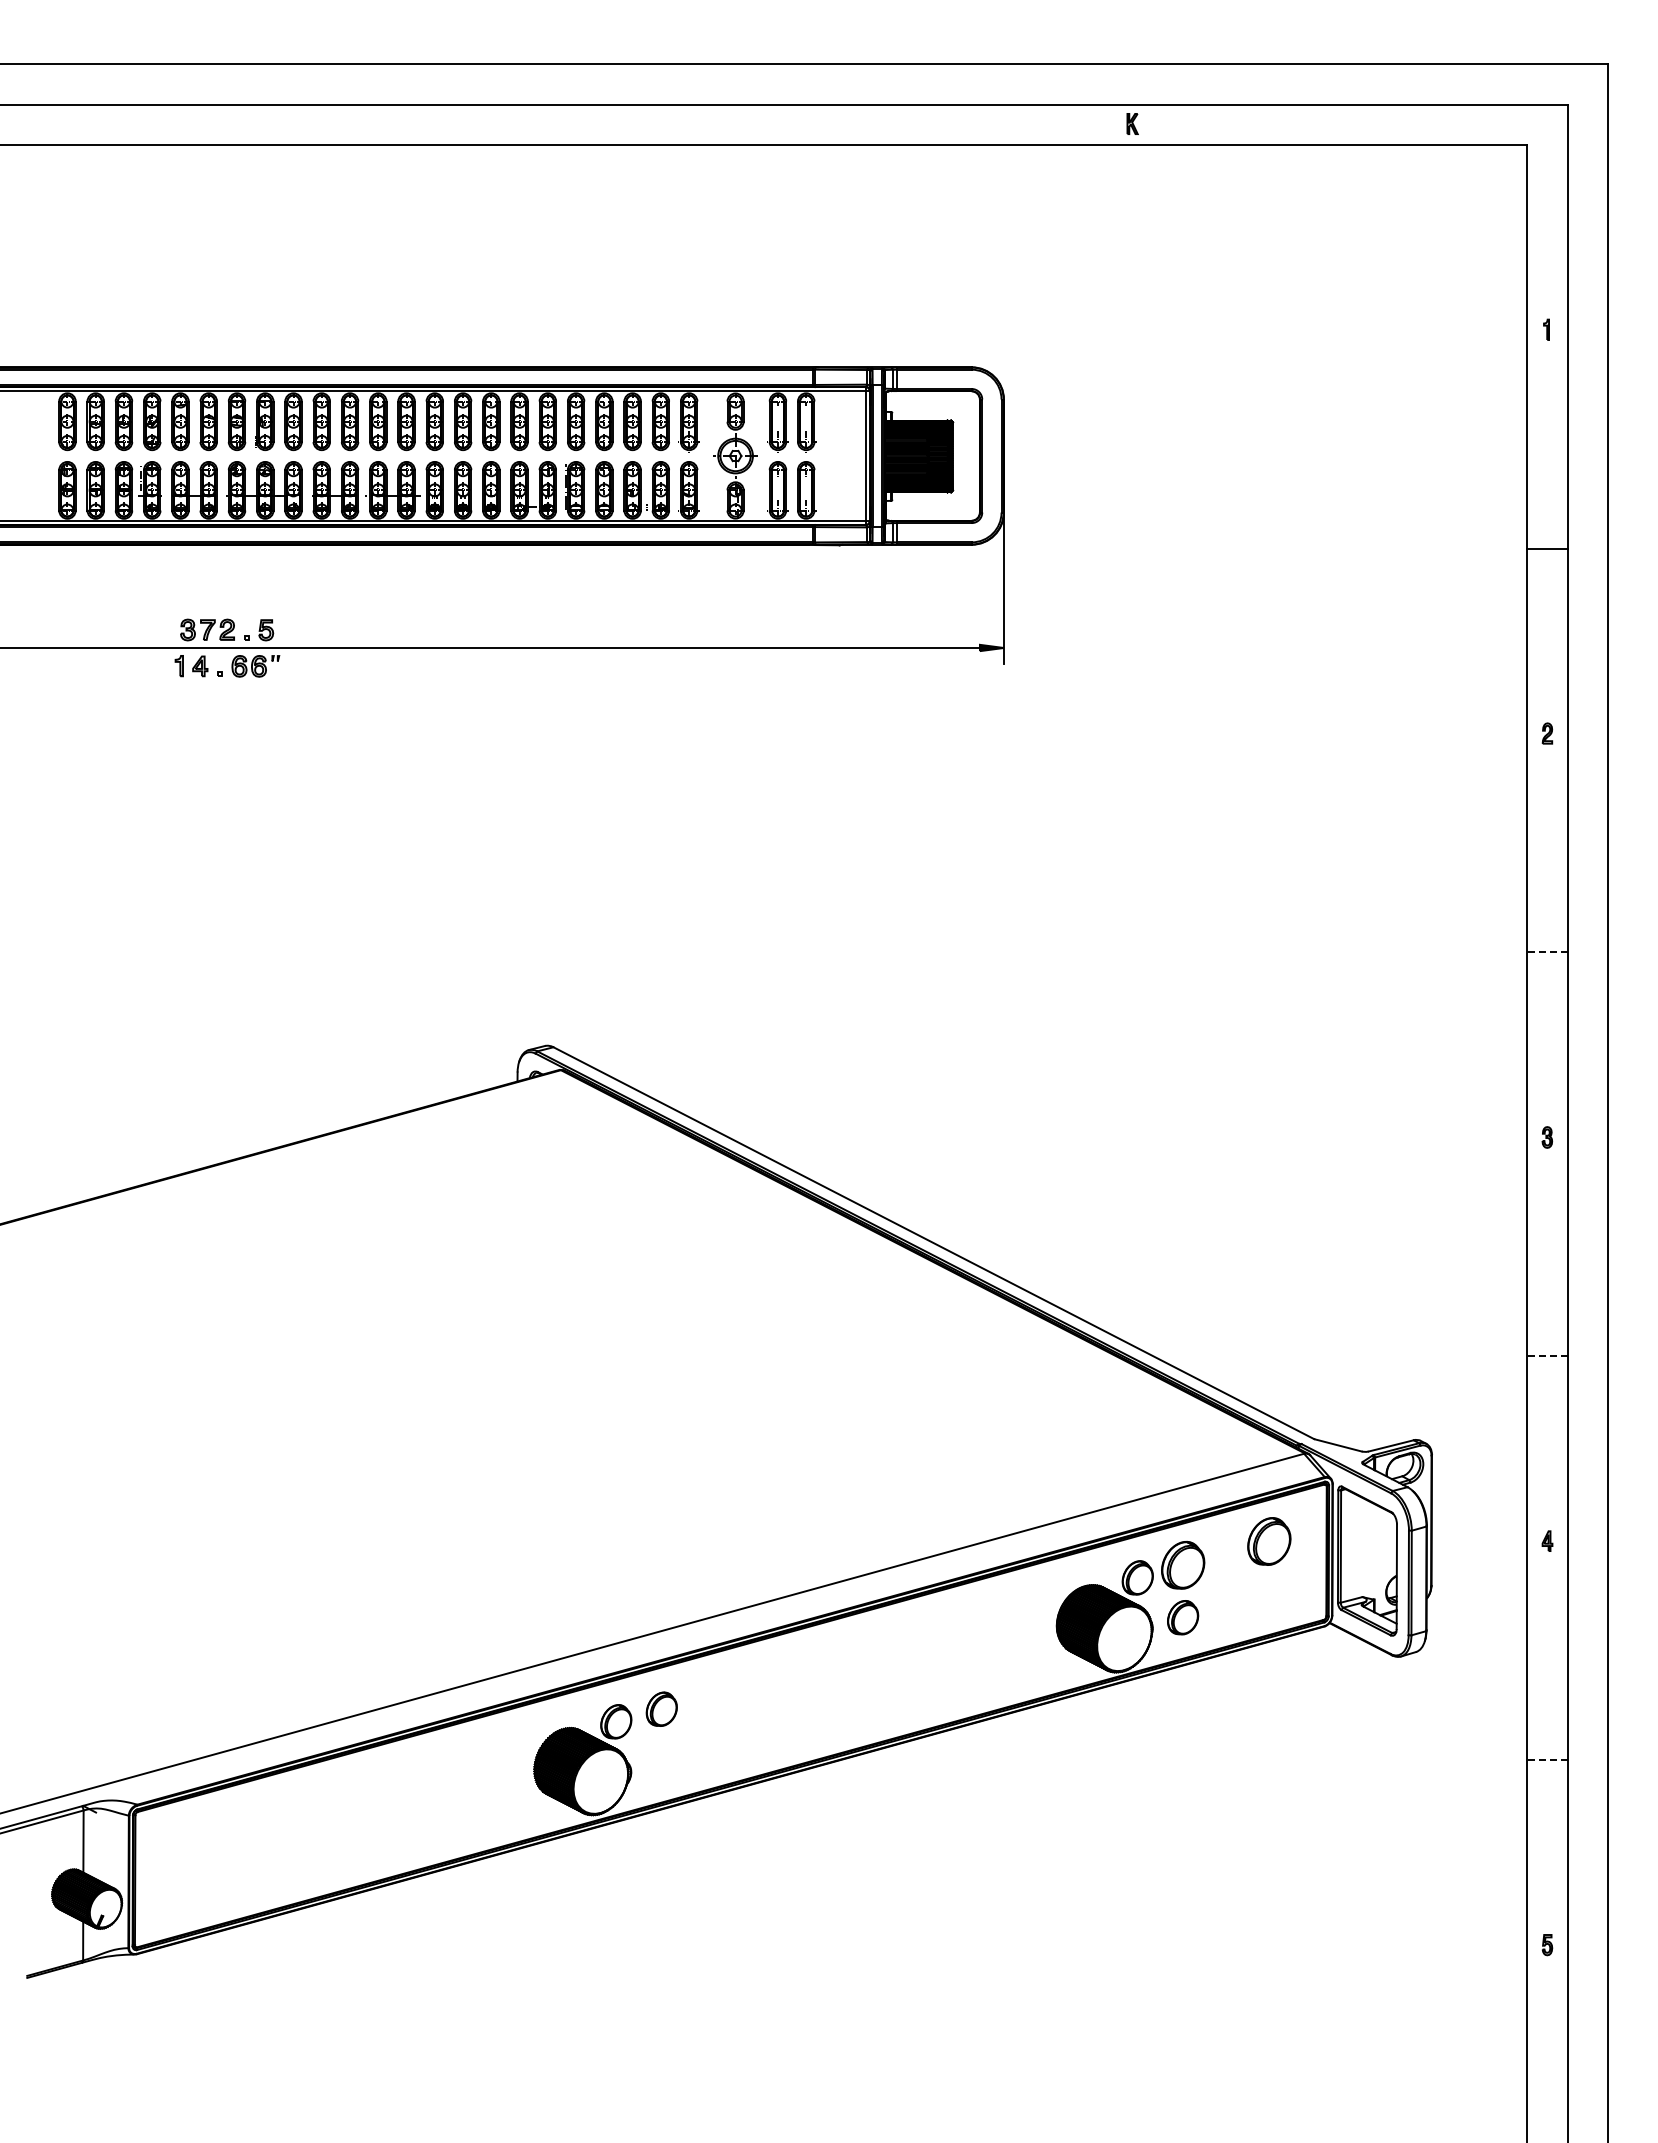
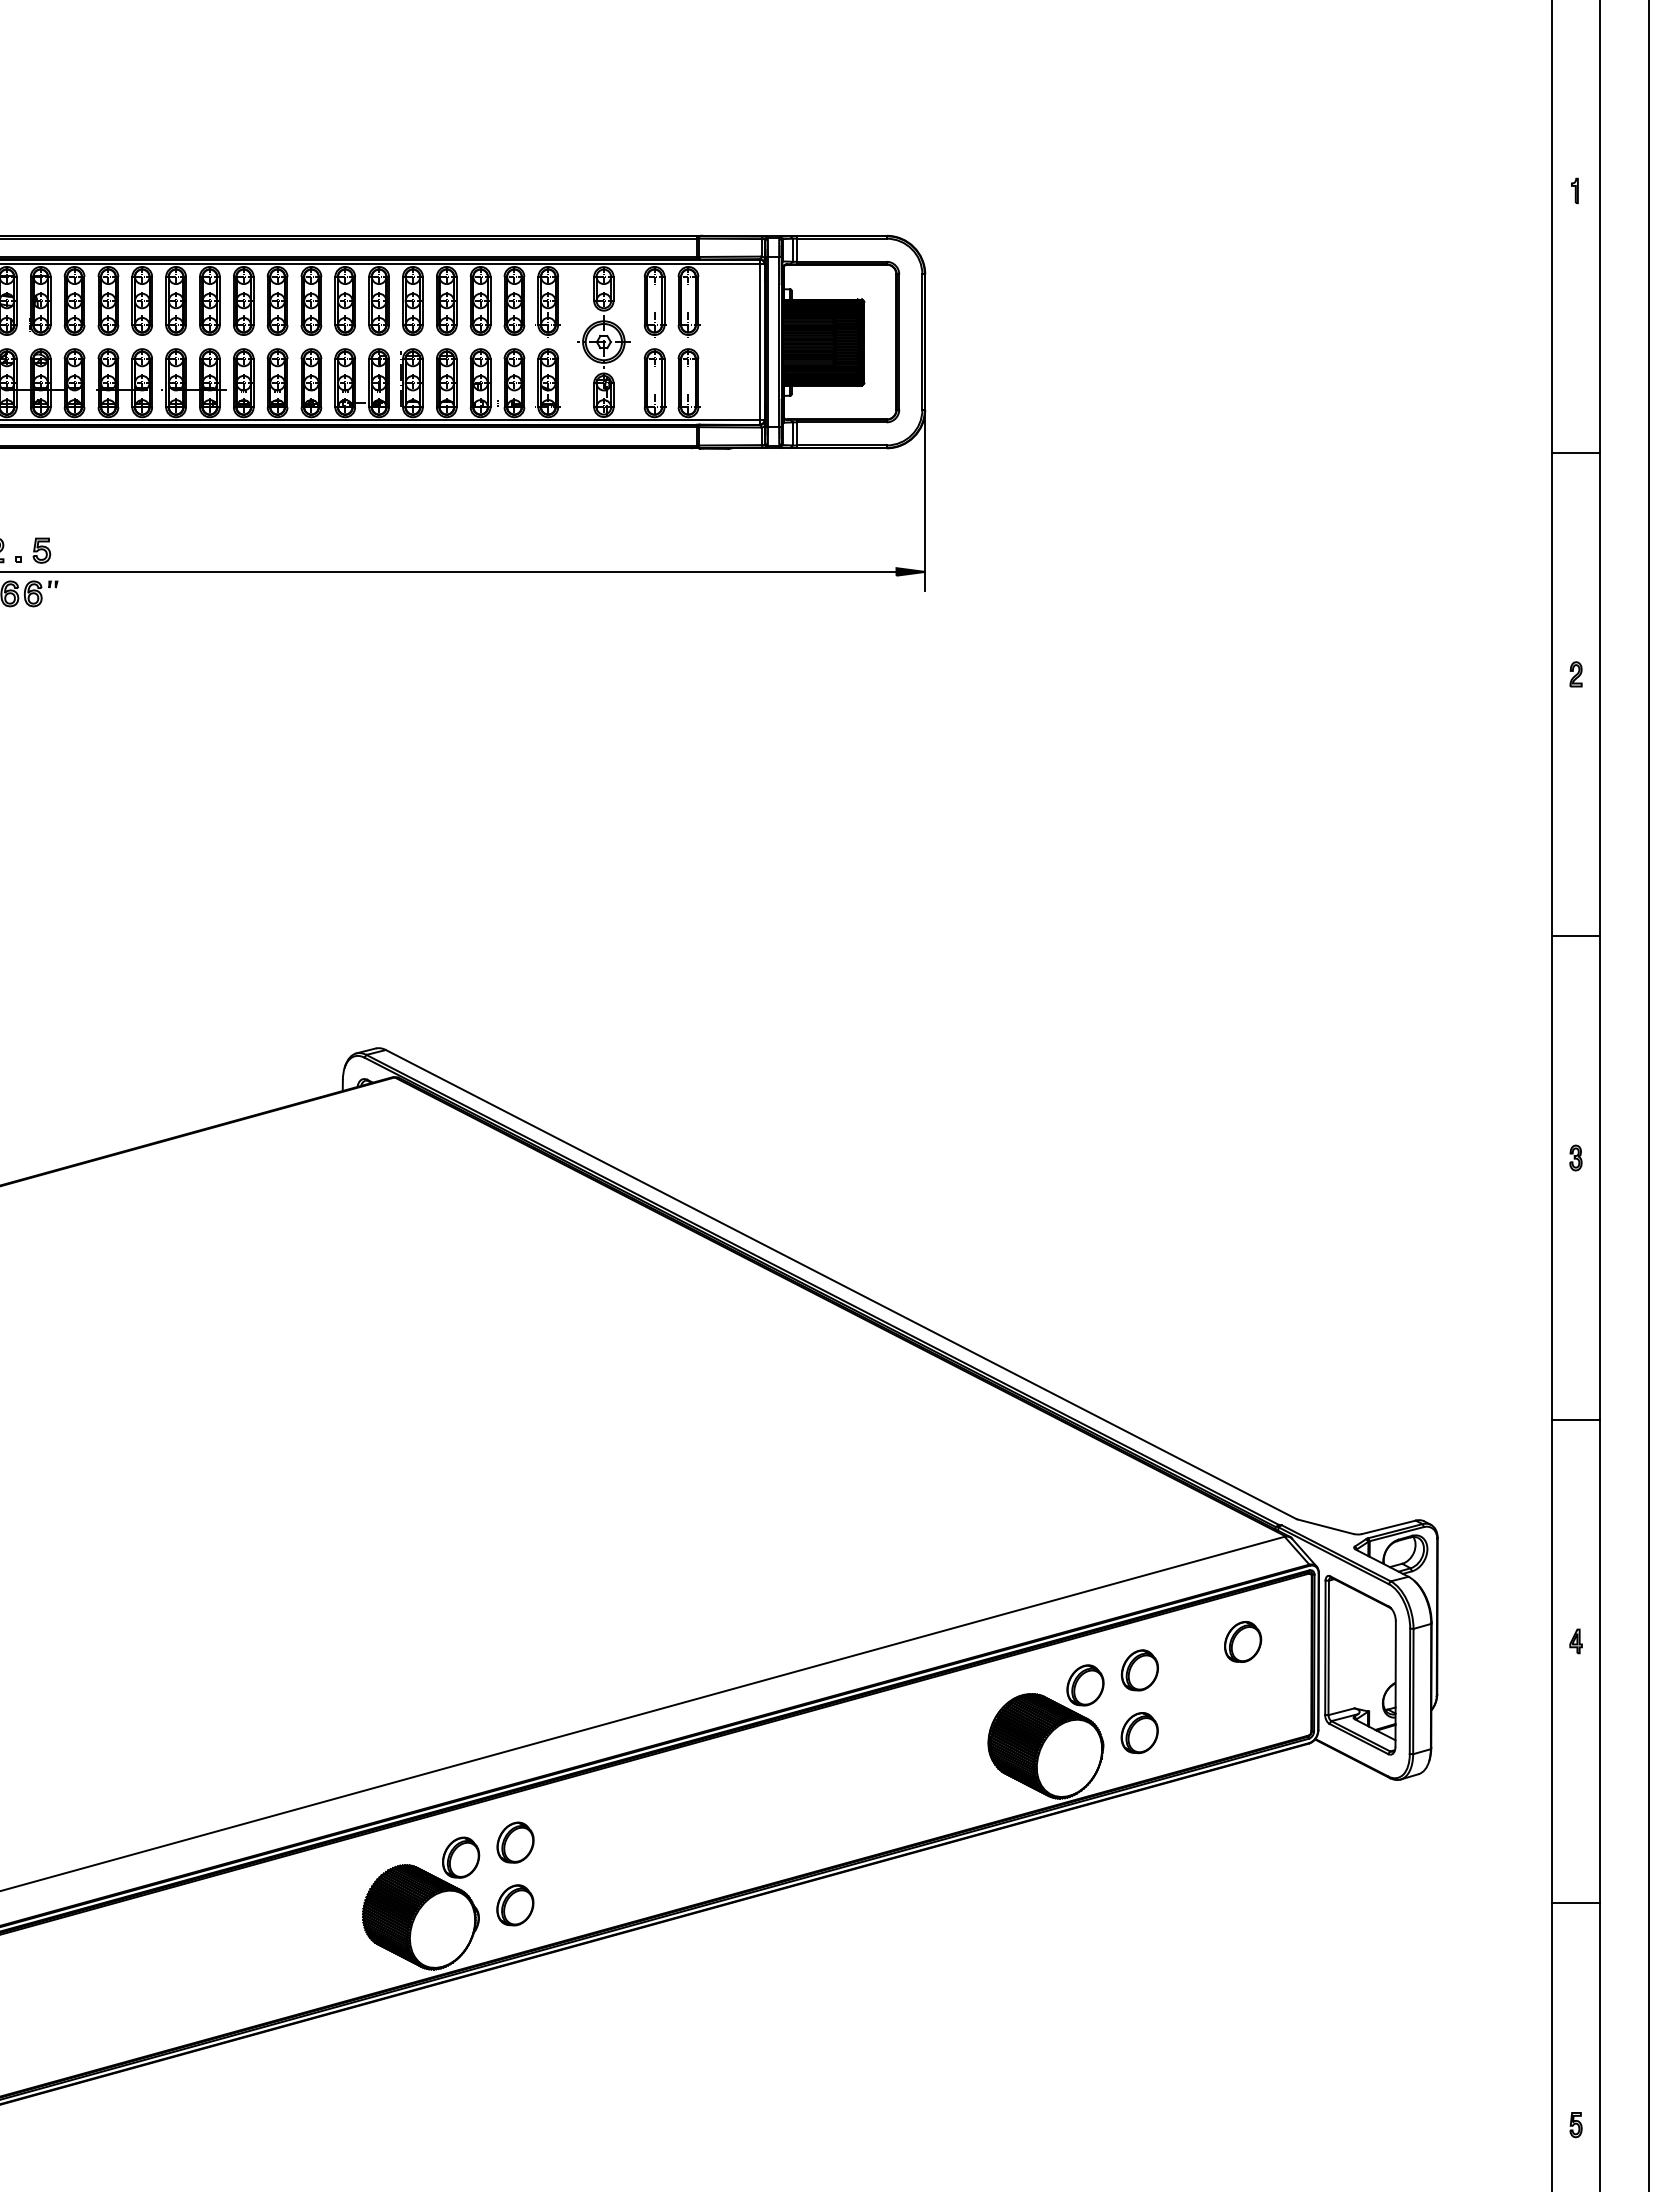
line: (1547, 952) -> (1576, 936), dashed -> solid
line: (1547, 1356) -> (1576, 1420), dashed -> solid
part: (1269, 1541) -> (1243, 1641), size x0.71
part: (1183, 1565) -> (1140, 1670), size x0.71
line: (1547, 1759) -> (1576, 1902), dashed -> solid
part: (661, 1761) -> (515, 1905), added

